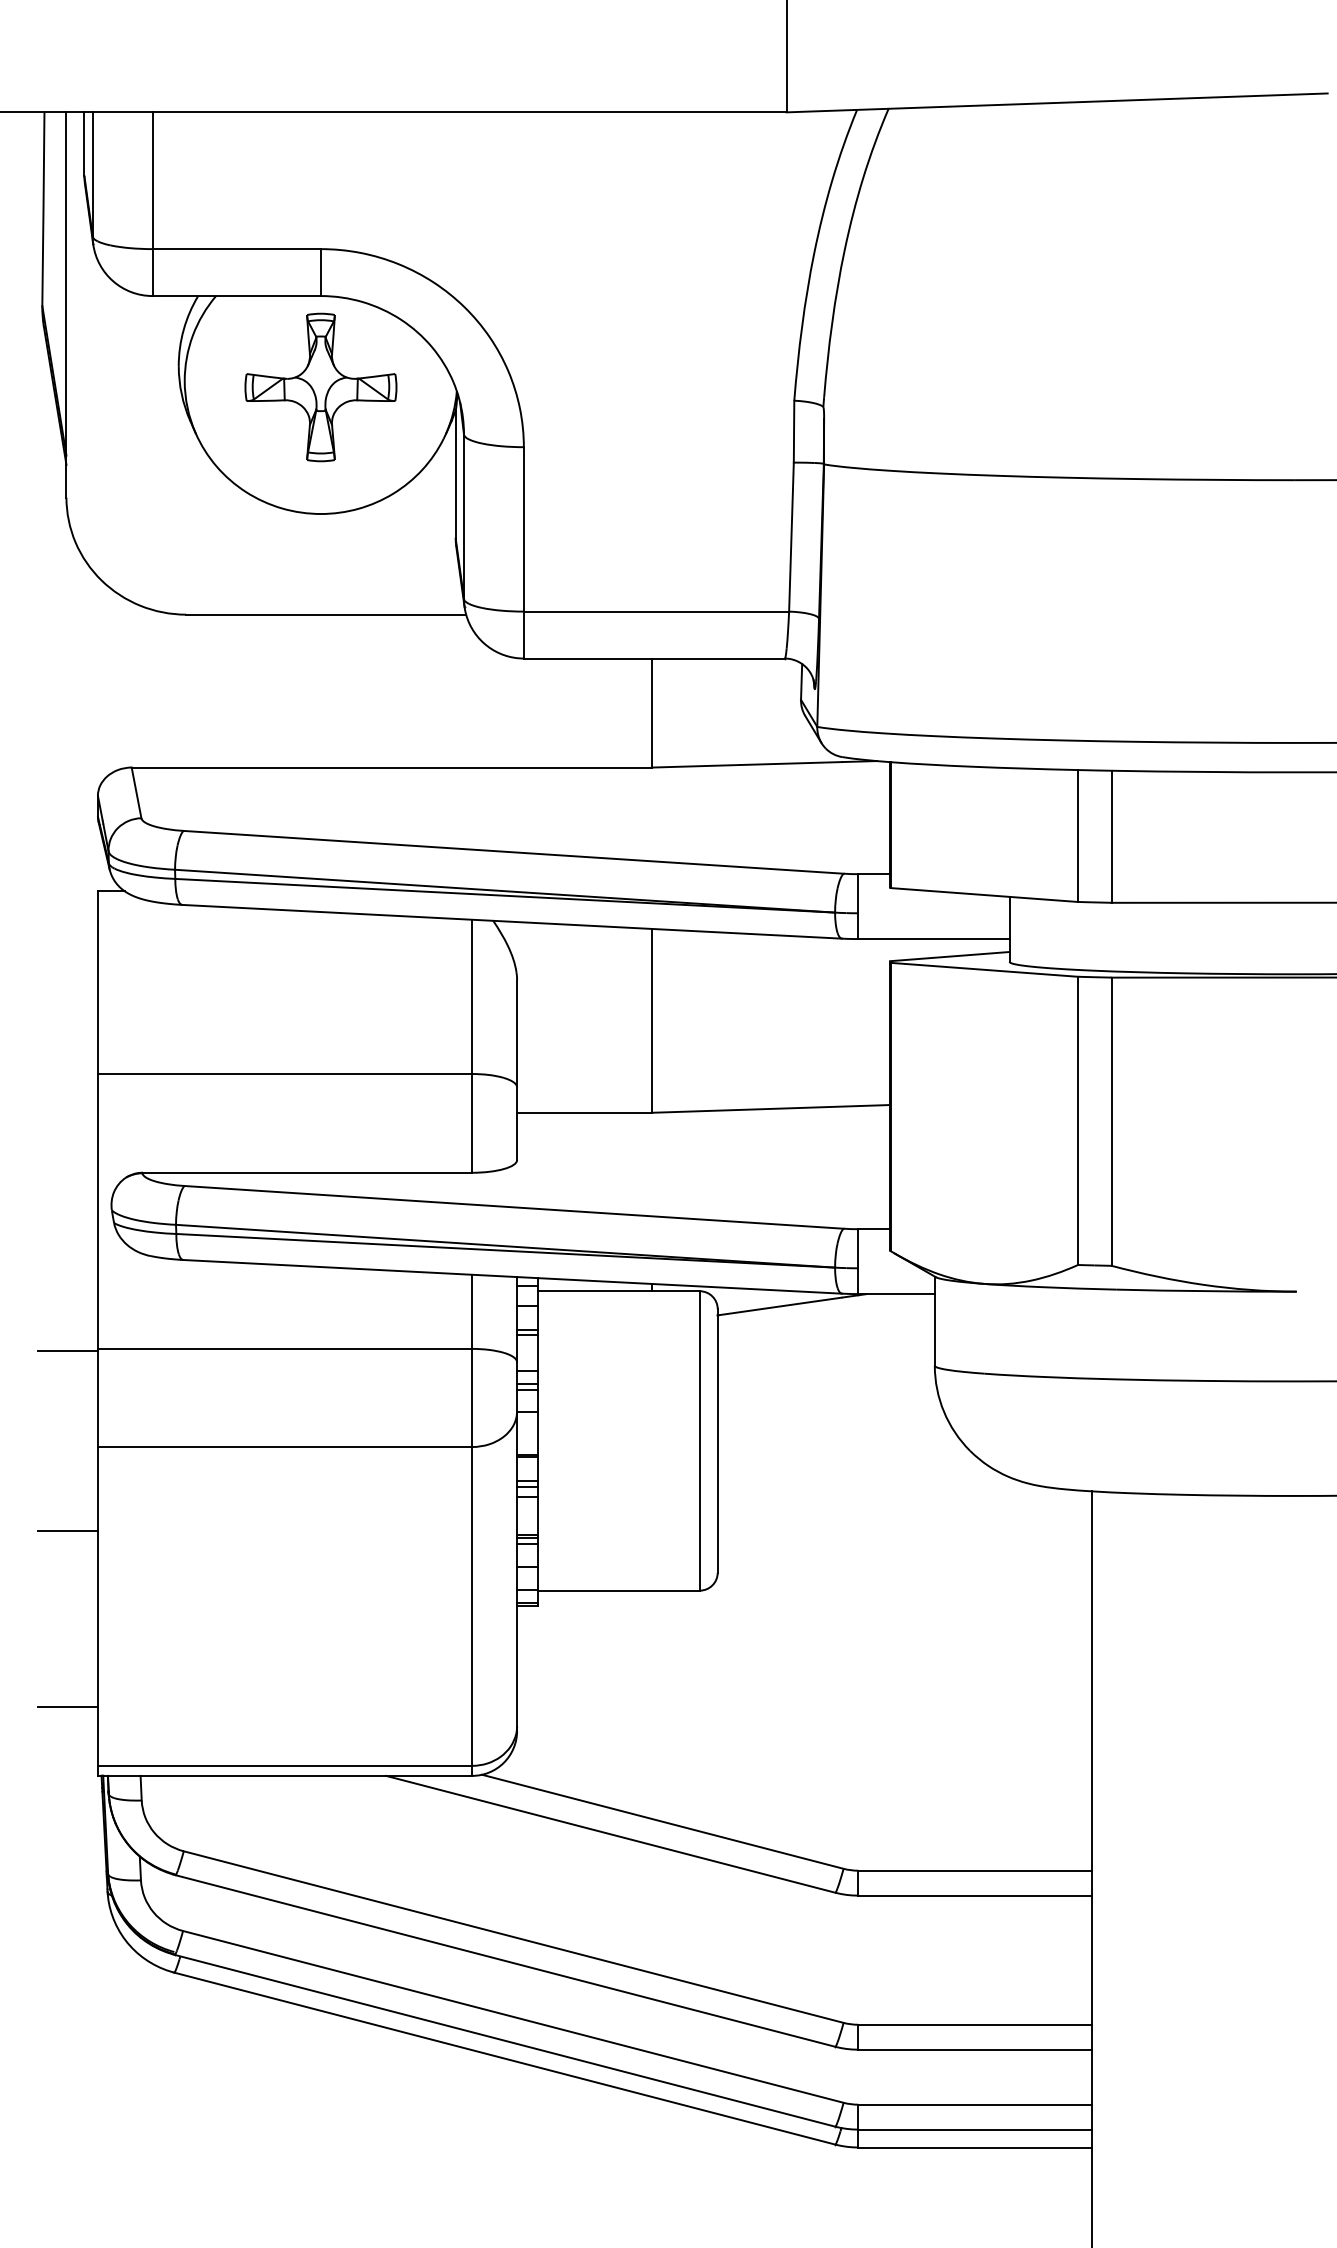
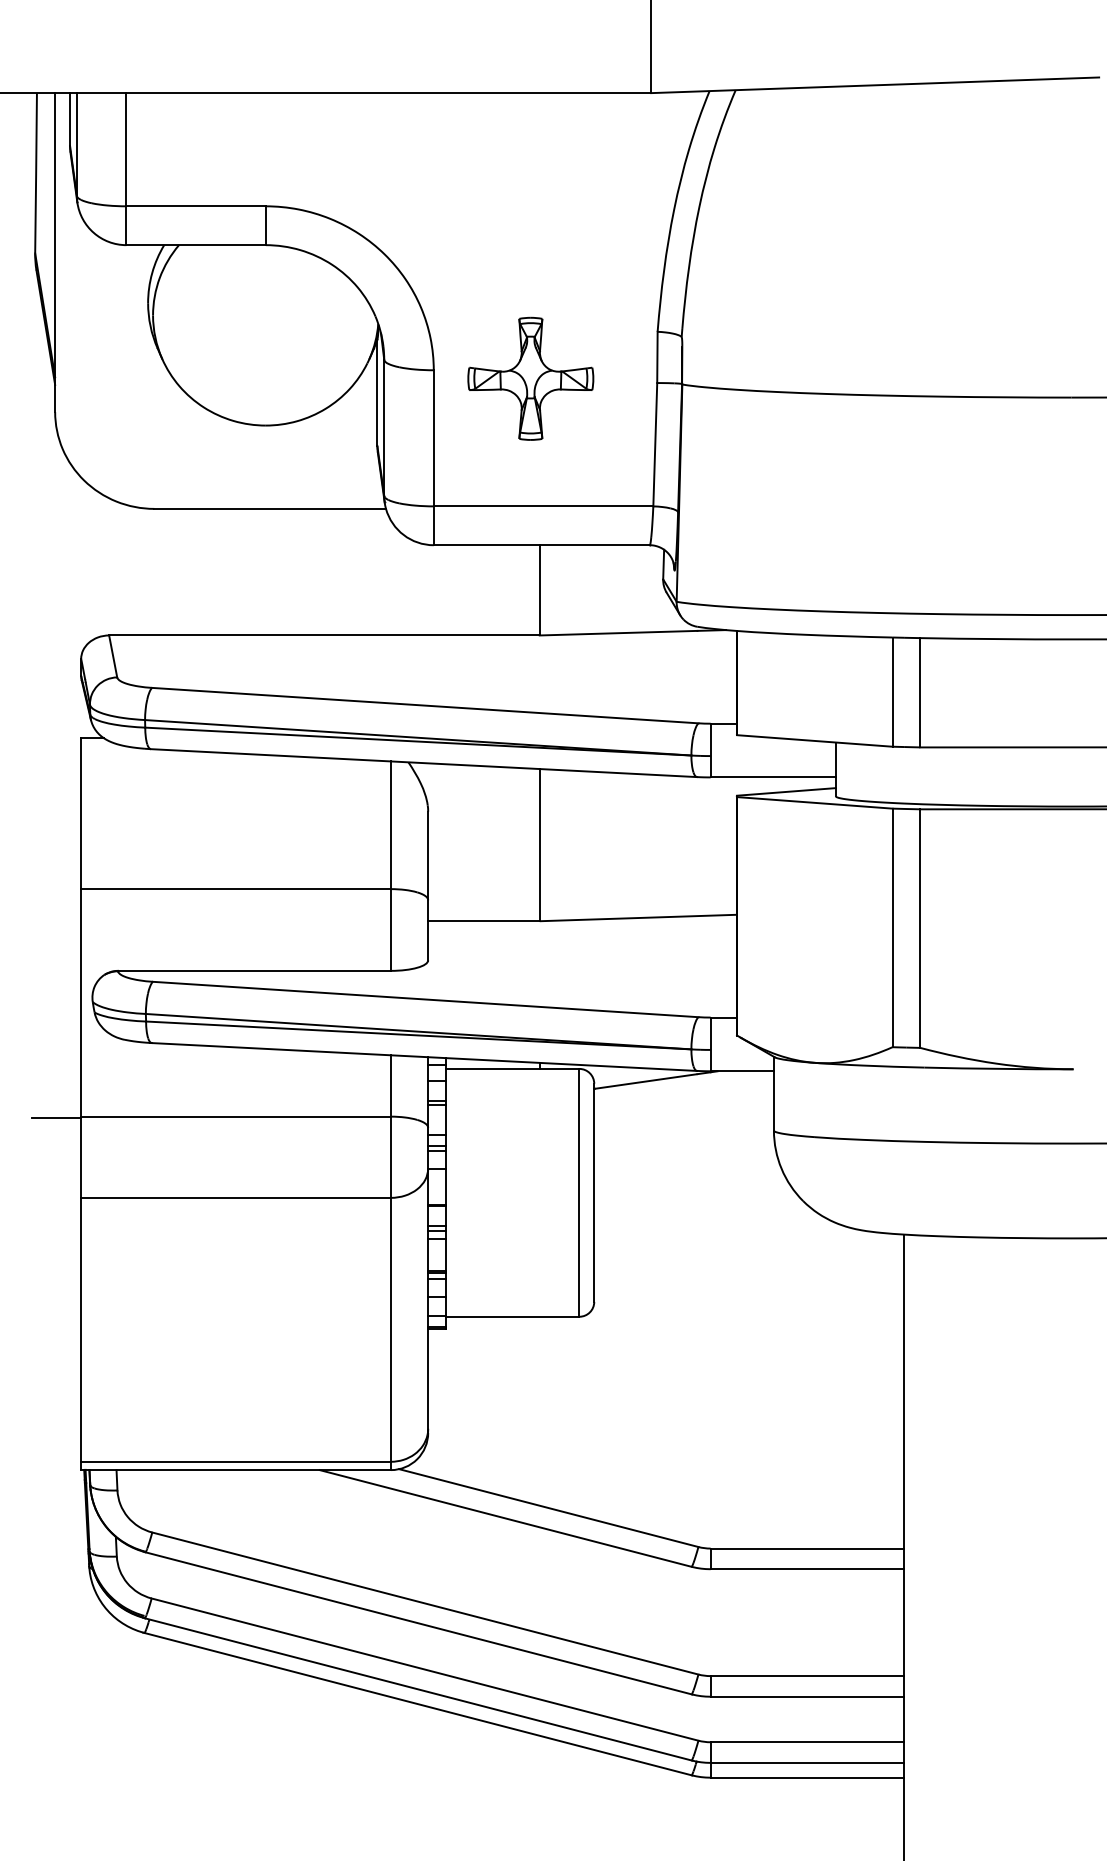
part: (320, 387) -> (530, 378), moved
line: (68, 1531) -> (56, 1267), removed
line: (68, 1706) -> (56, 1412), removed

